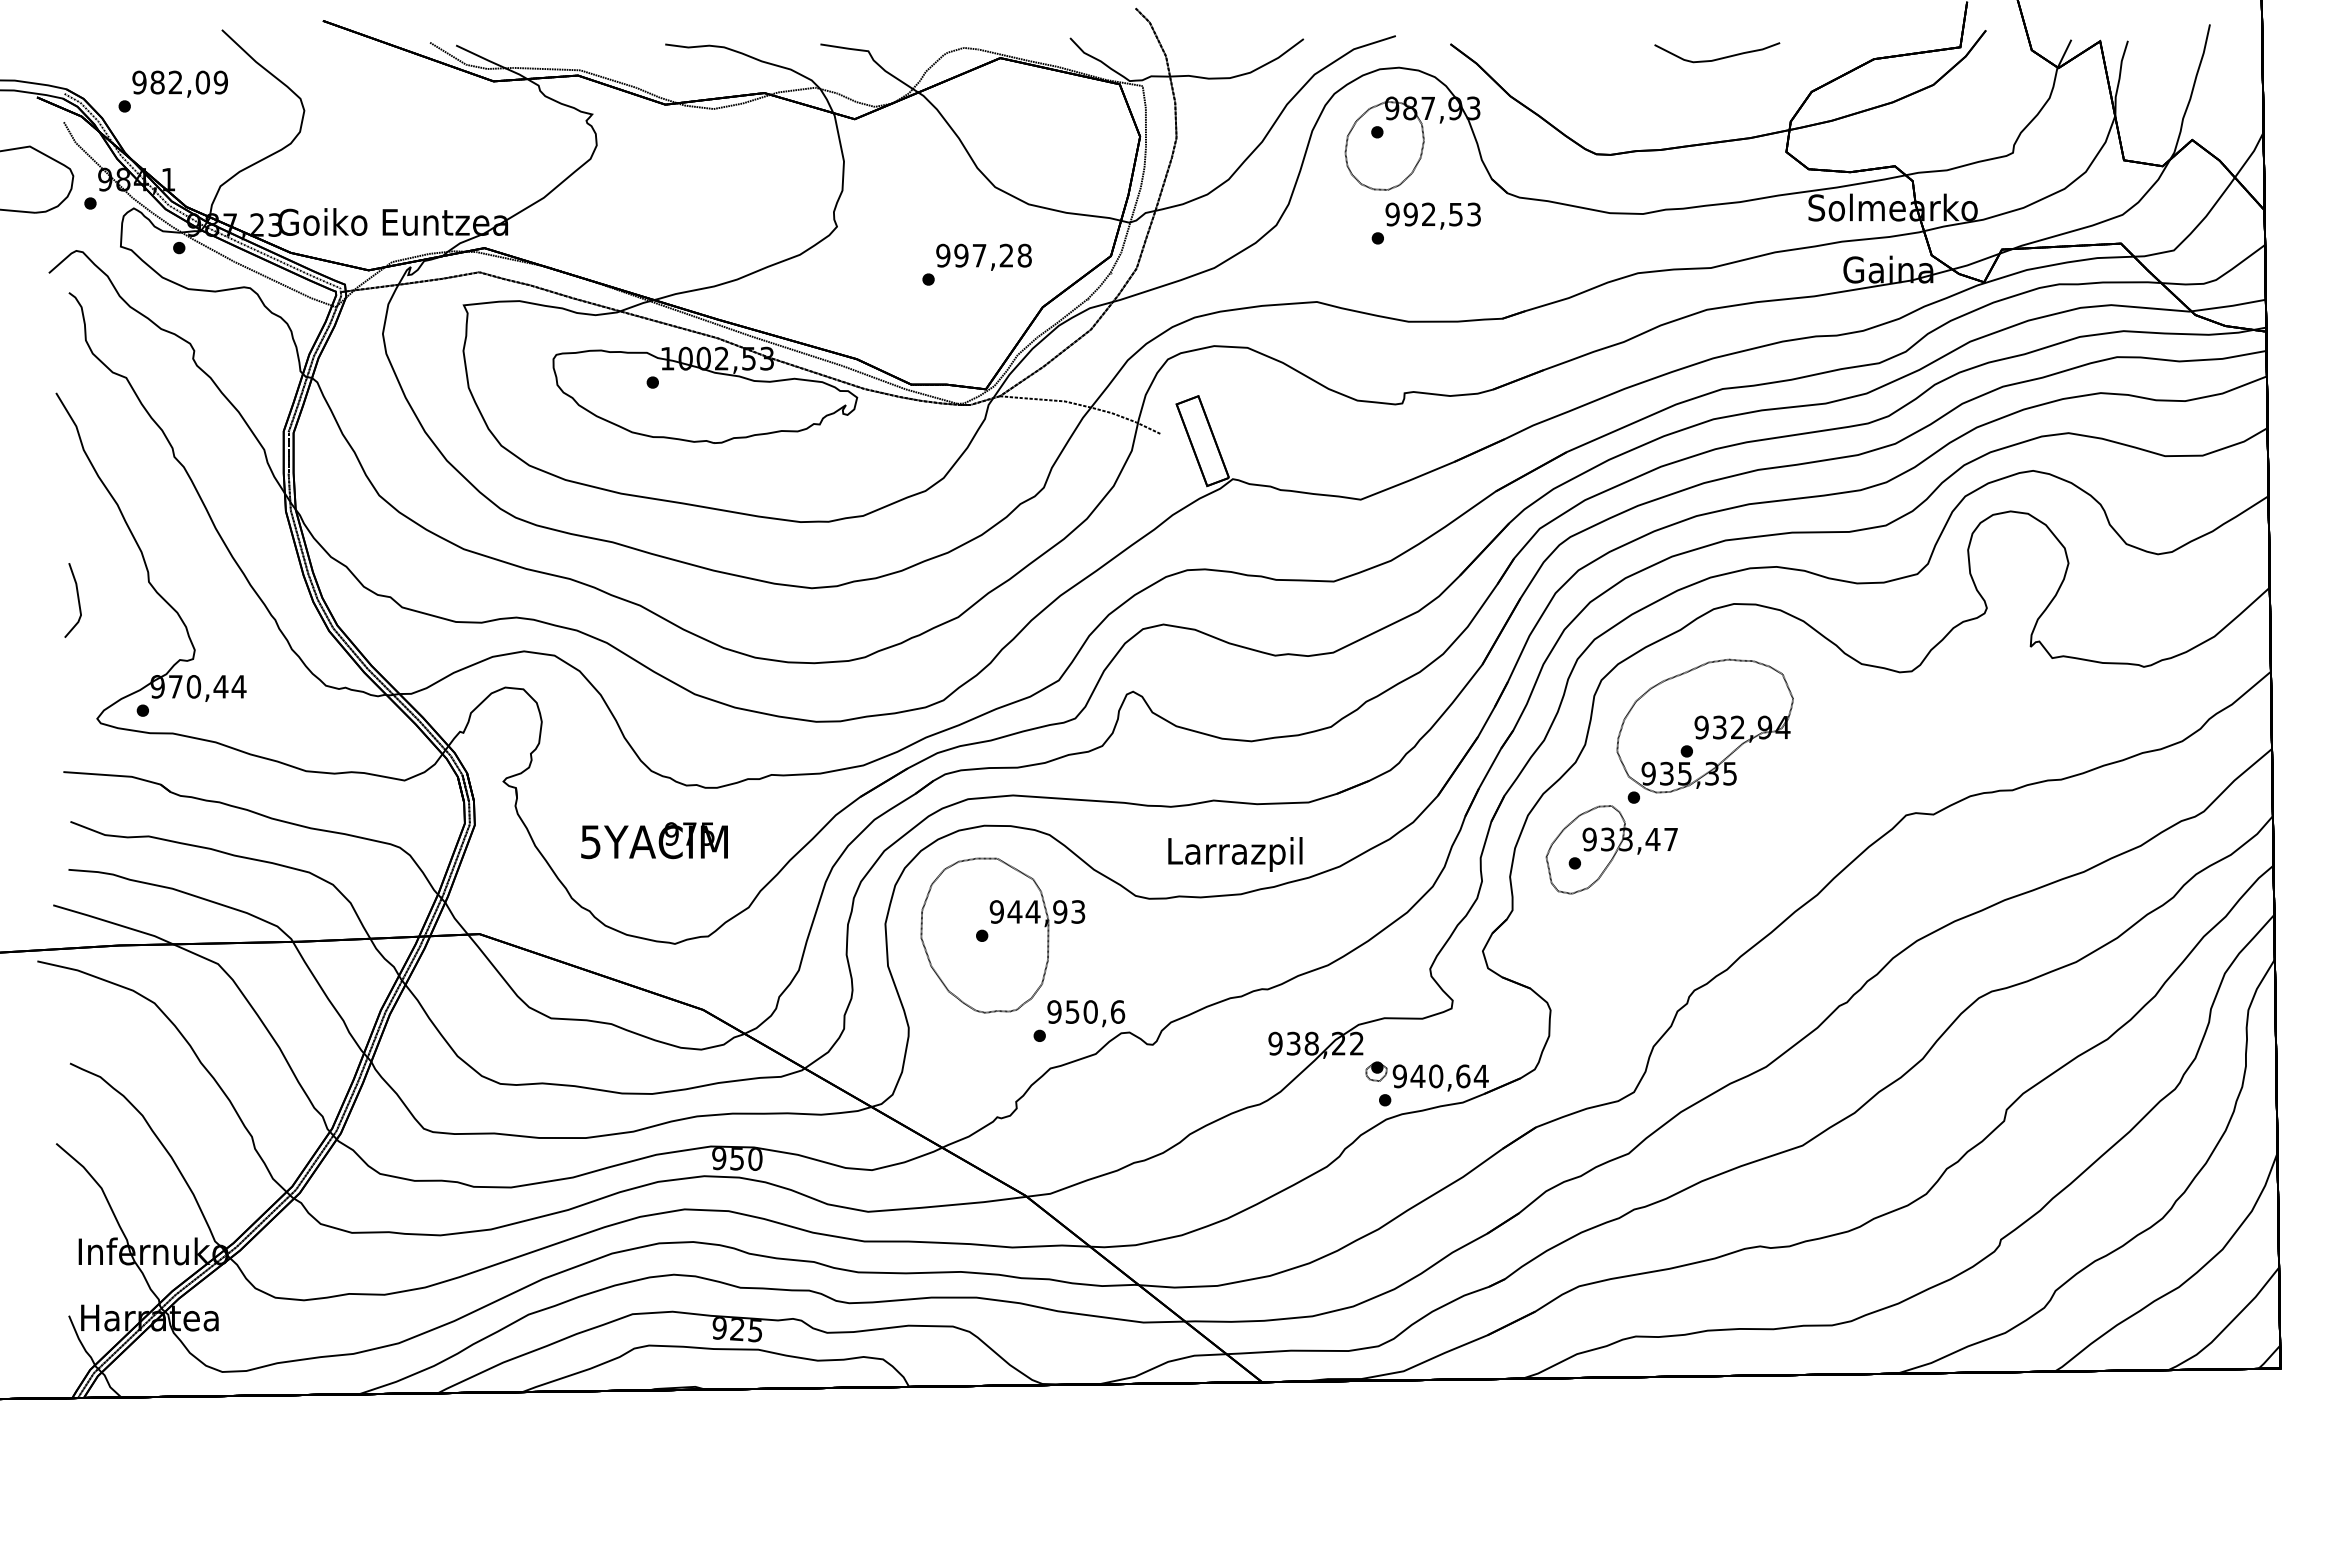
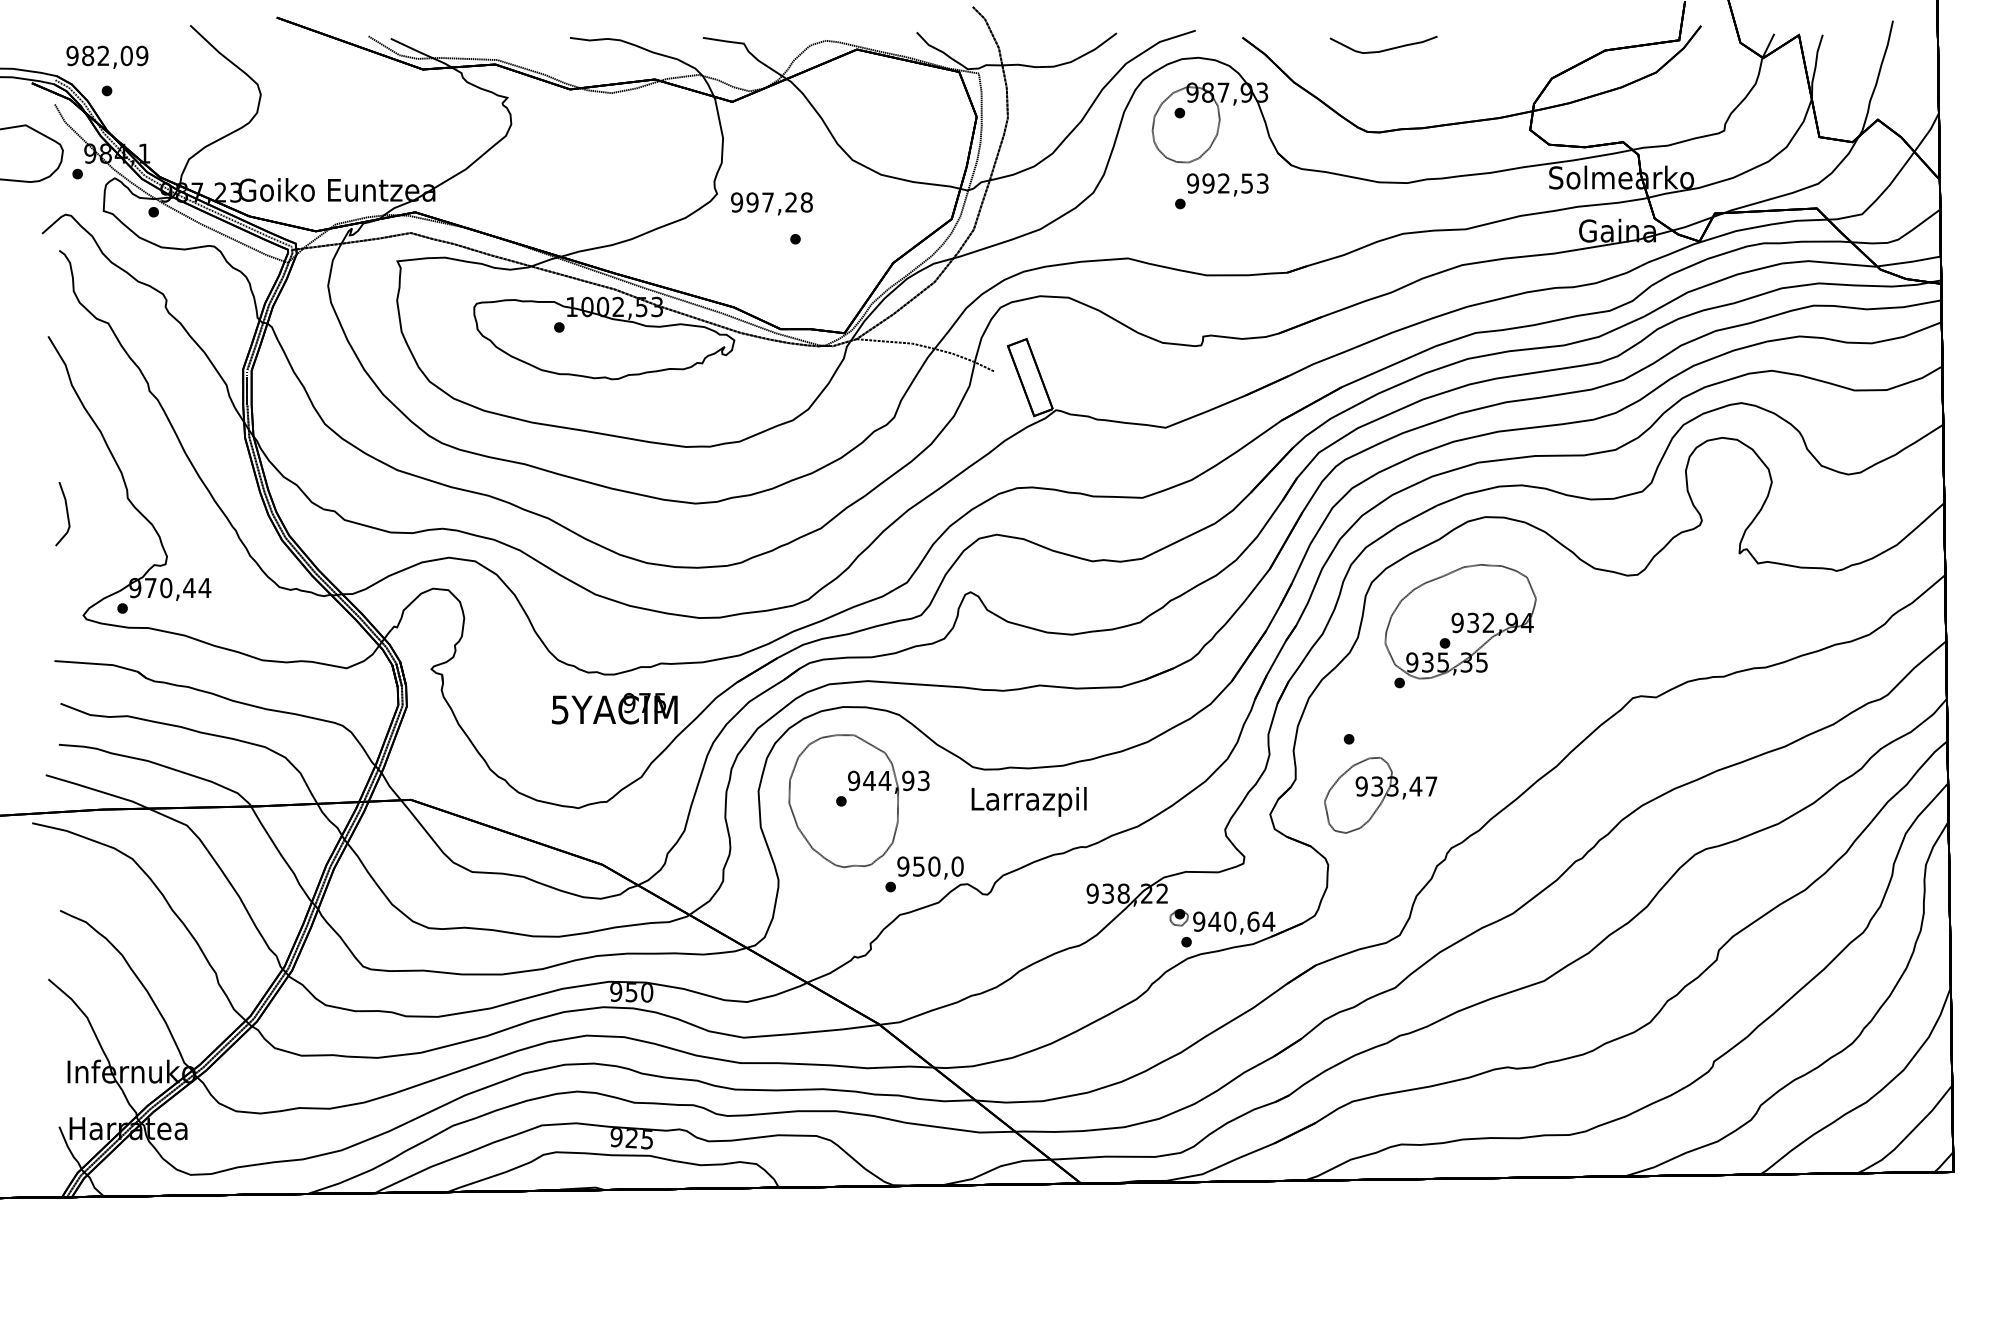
curve: (1720, 57) -> (1386, 49), moved
text: (179, 83) -> (106, 56), moved
text: (983, 256) -> (771, 203), moved
text: (654, 840) -> (614, 708), moved
part: (1611, 849) -> (1380, 795), moved
text: (1235, 854) -> (1029, 801), moved
text: (1117, 1011) -> (957, 866), 950,6 -> 950,0

